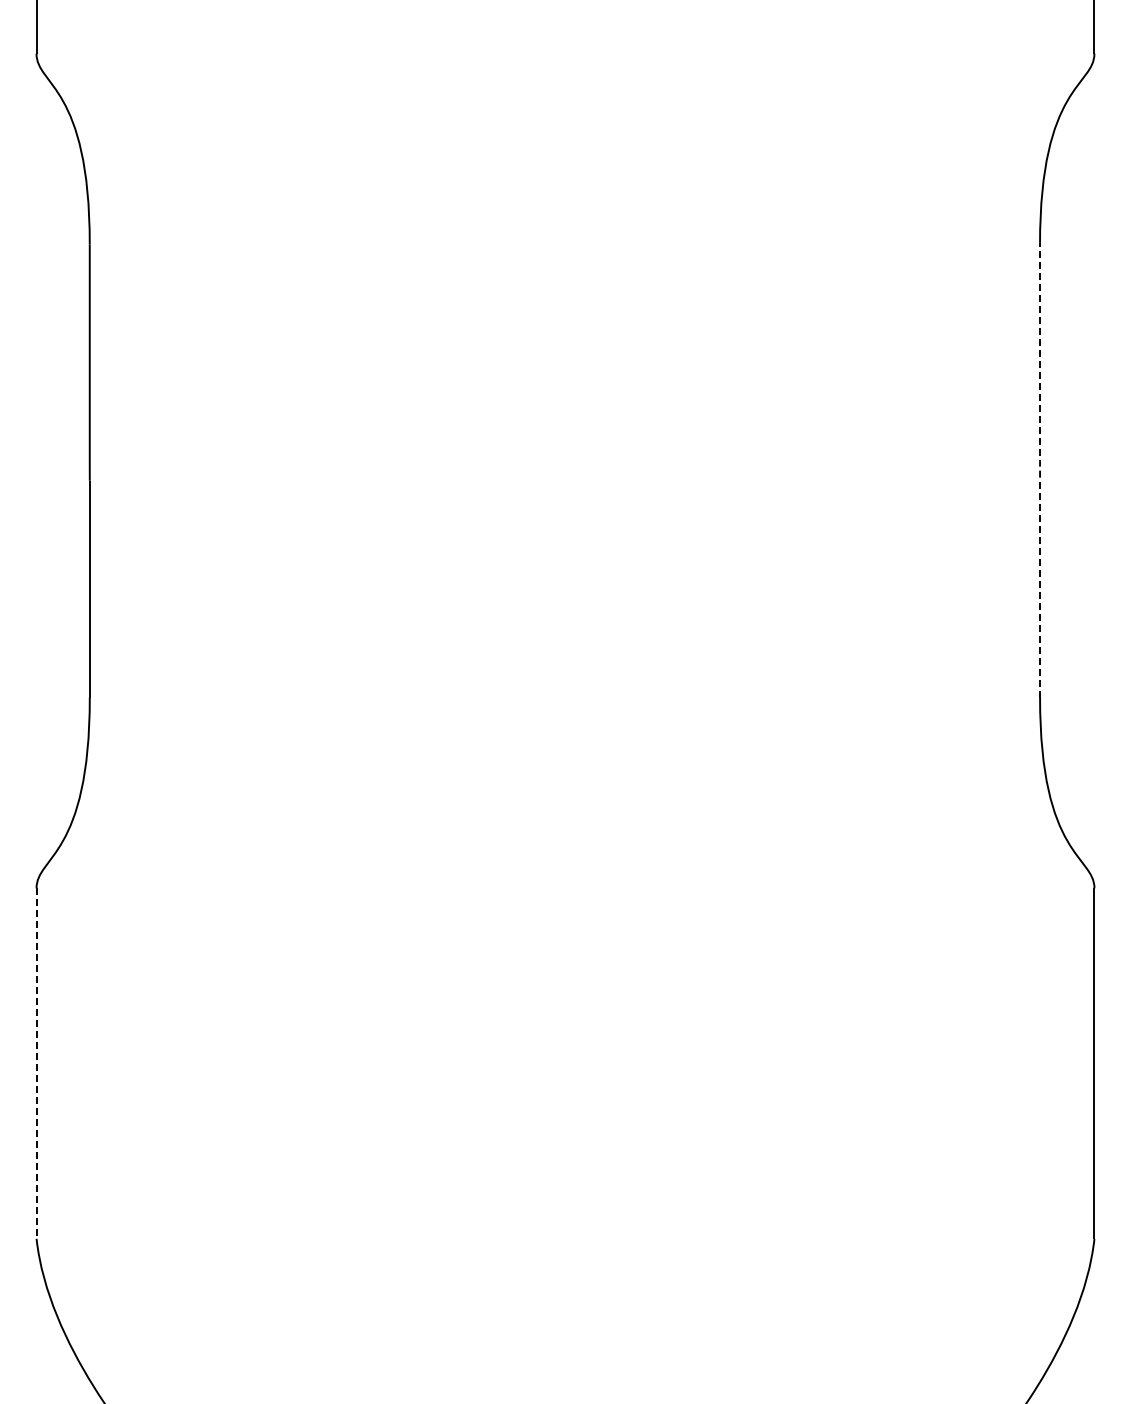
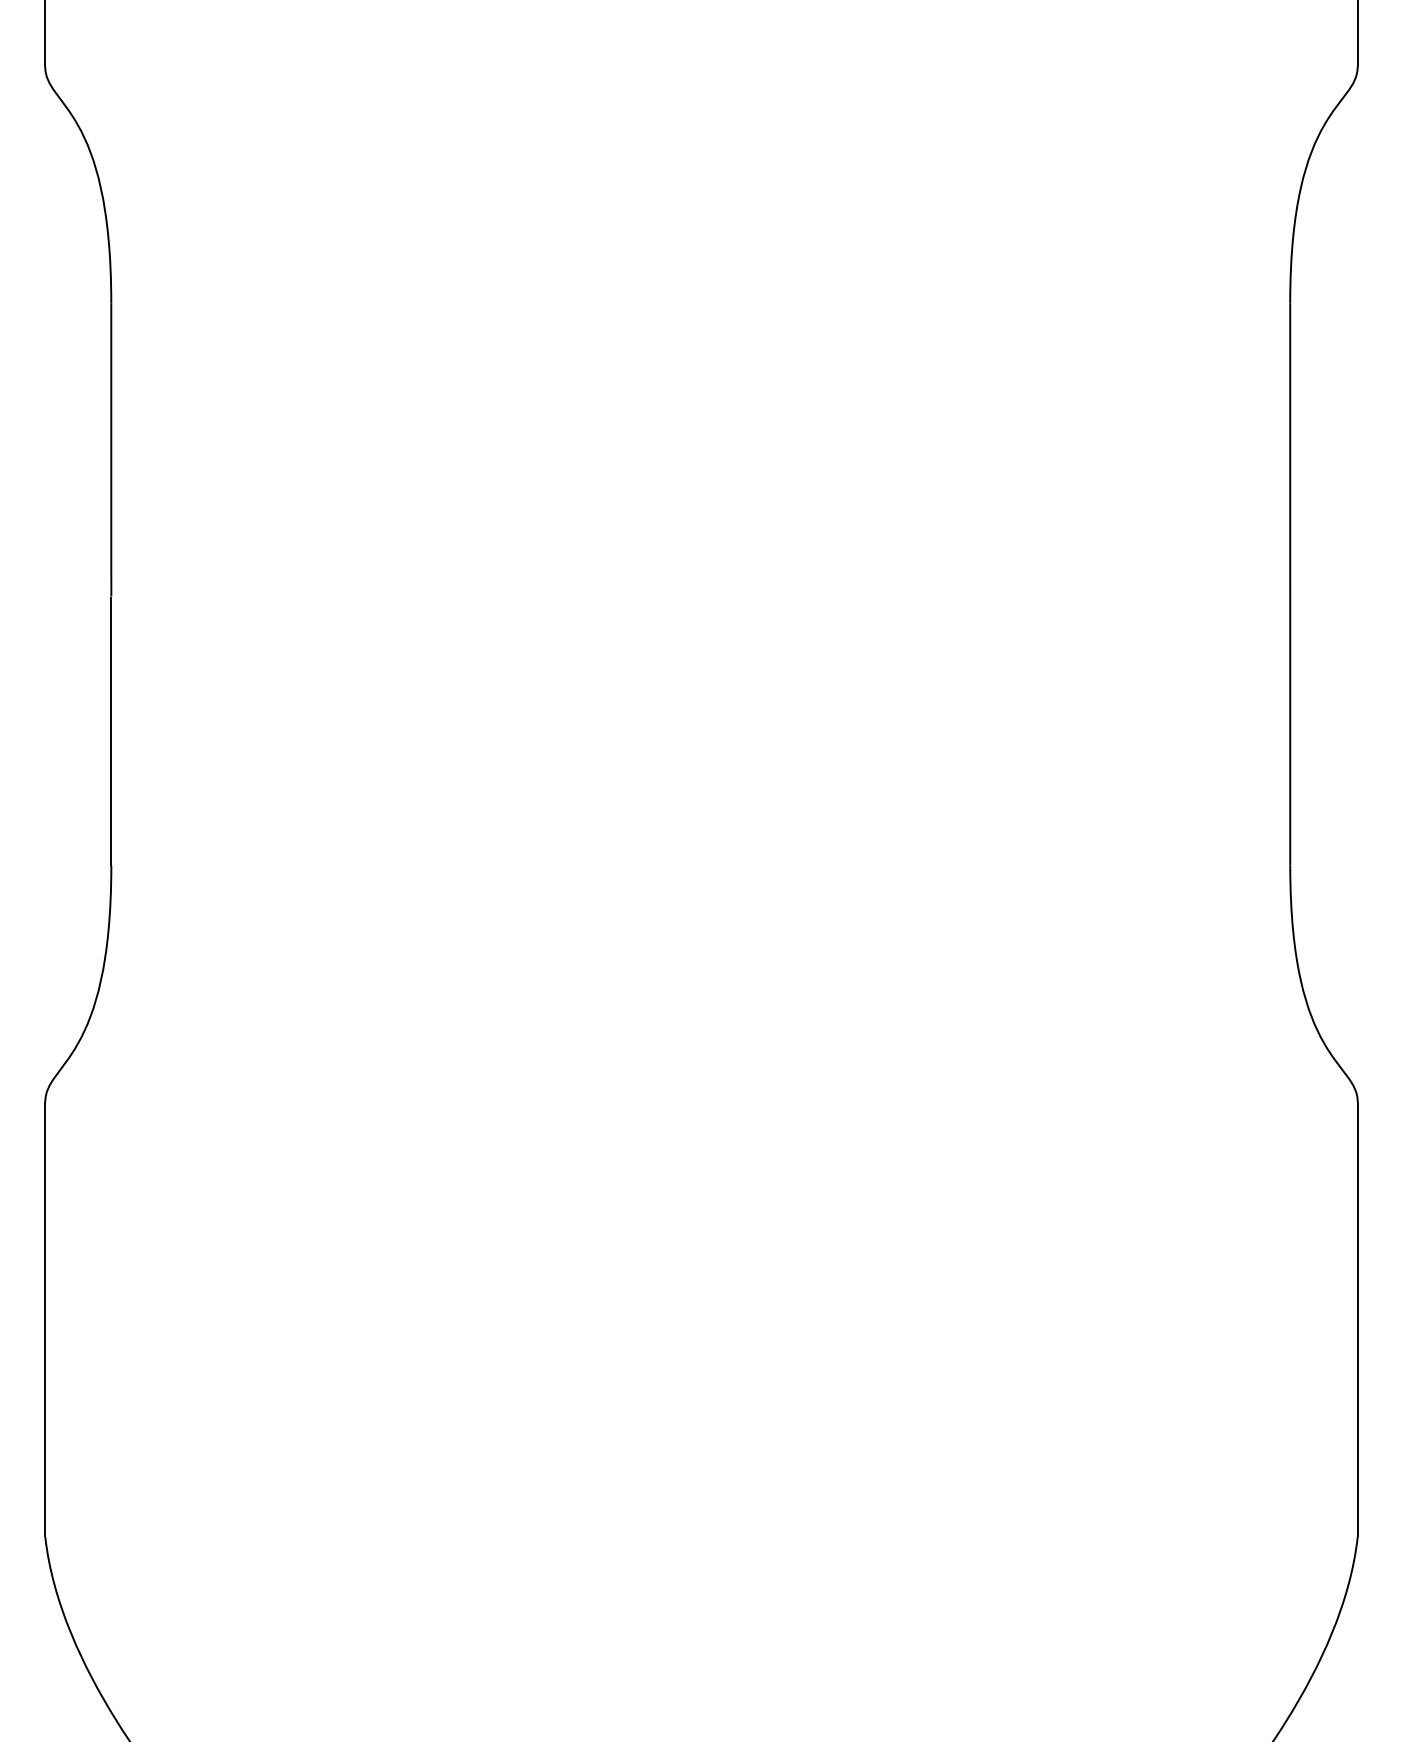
line: (1040, 471) -> (1290, 585), dashed -> solid
line: (36, 1064) -> (45, 1320), dashed -> solid

